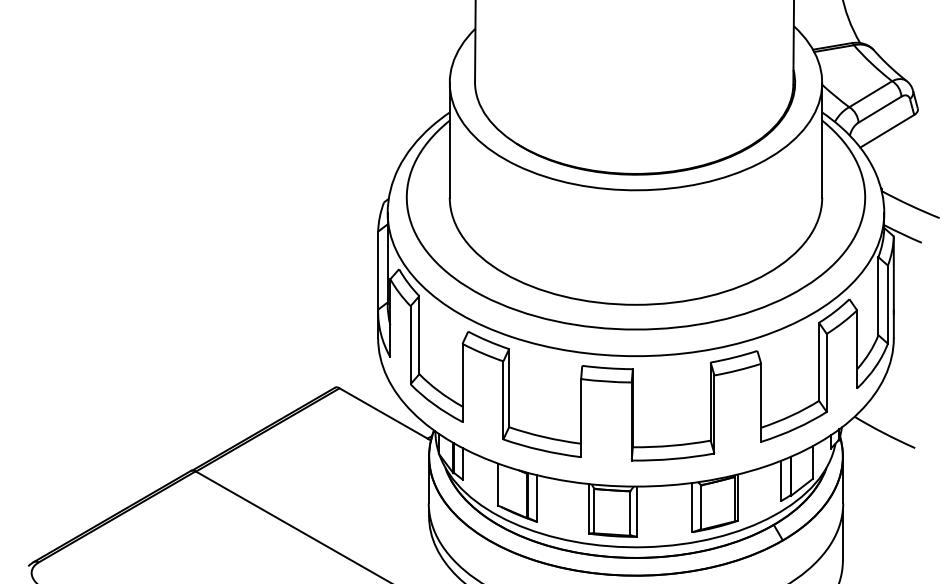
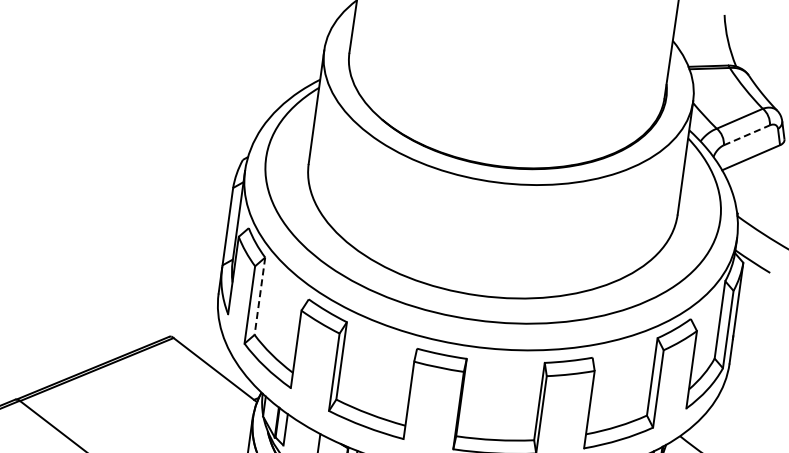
line: (880, 109) -> (747, 135), solid -> dashed
line: (419, 335) -> (259, 296), solid -> dashed

